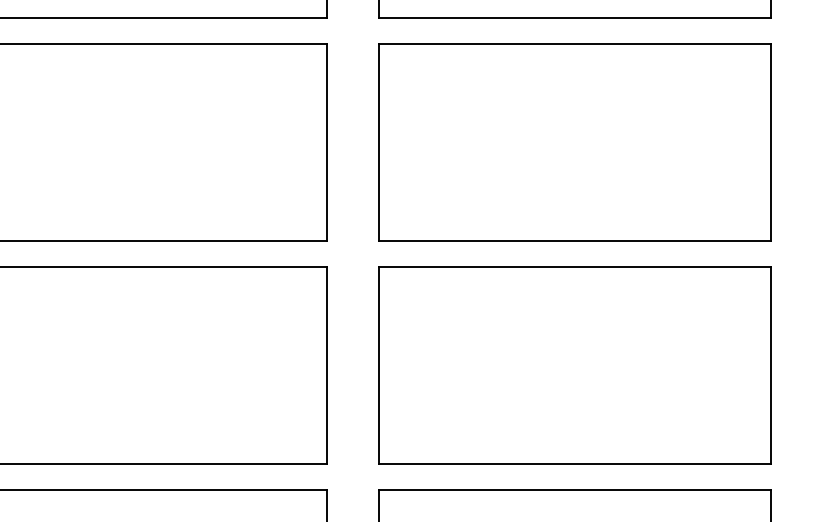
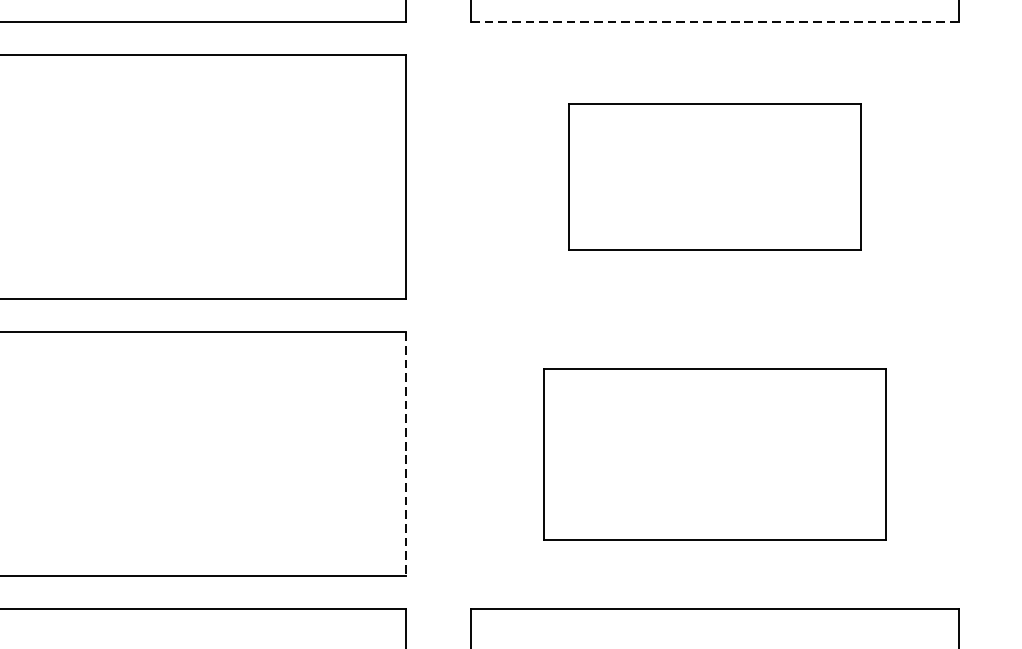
line: (575, 17) -> (715, 21), solid -> dashed
part: (574, 142) -> (714, 177), size x0.6
line: (326, 365) -> (405, 454), solid -> dashed
part: (574, 365) -> (714, 454), size x0.7

